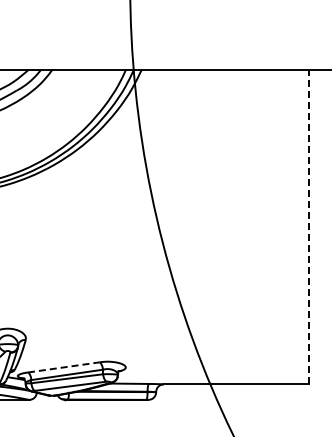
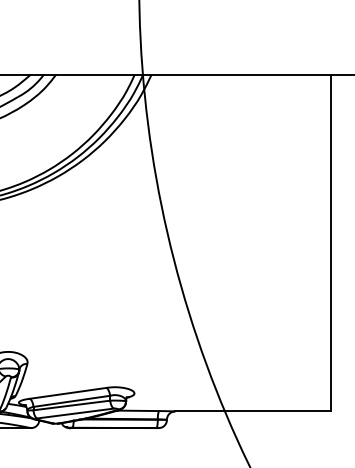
line: (309, 226) -> (331, 242), dashed -> solid
line: (64, 367) -> (68, 393), dashed -> solid

